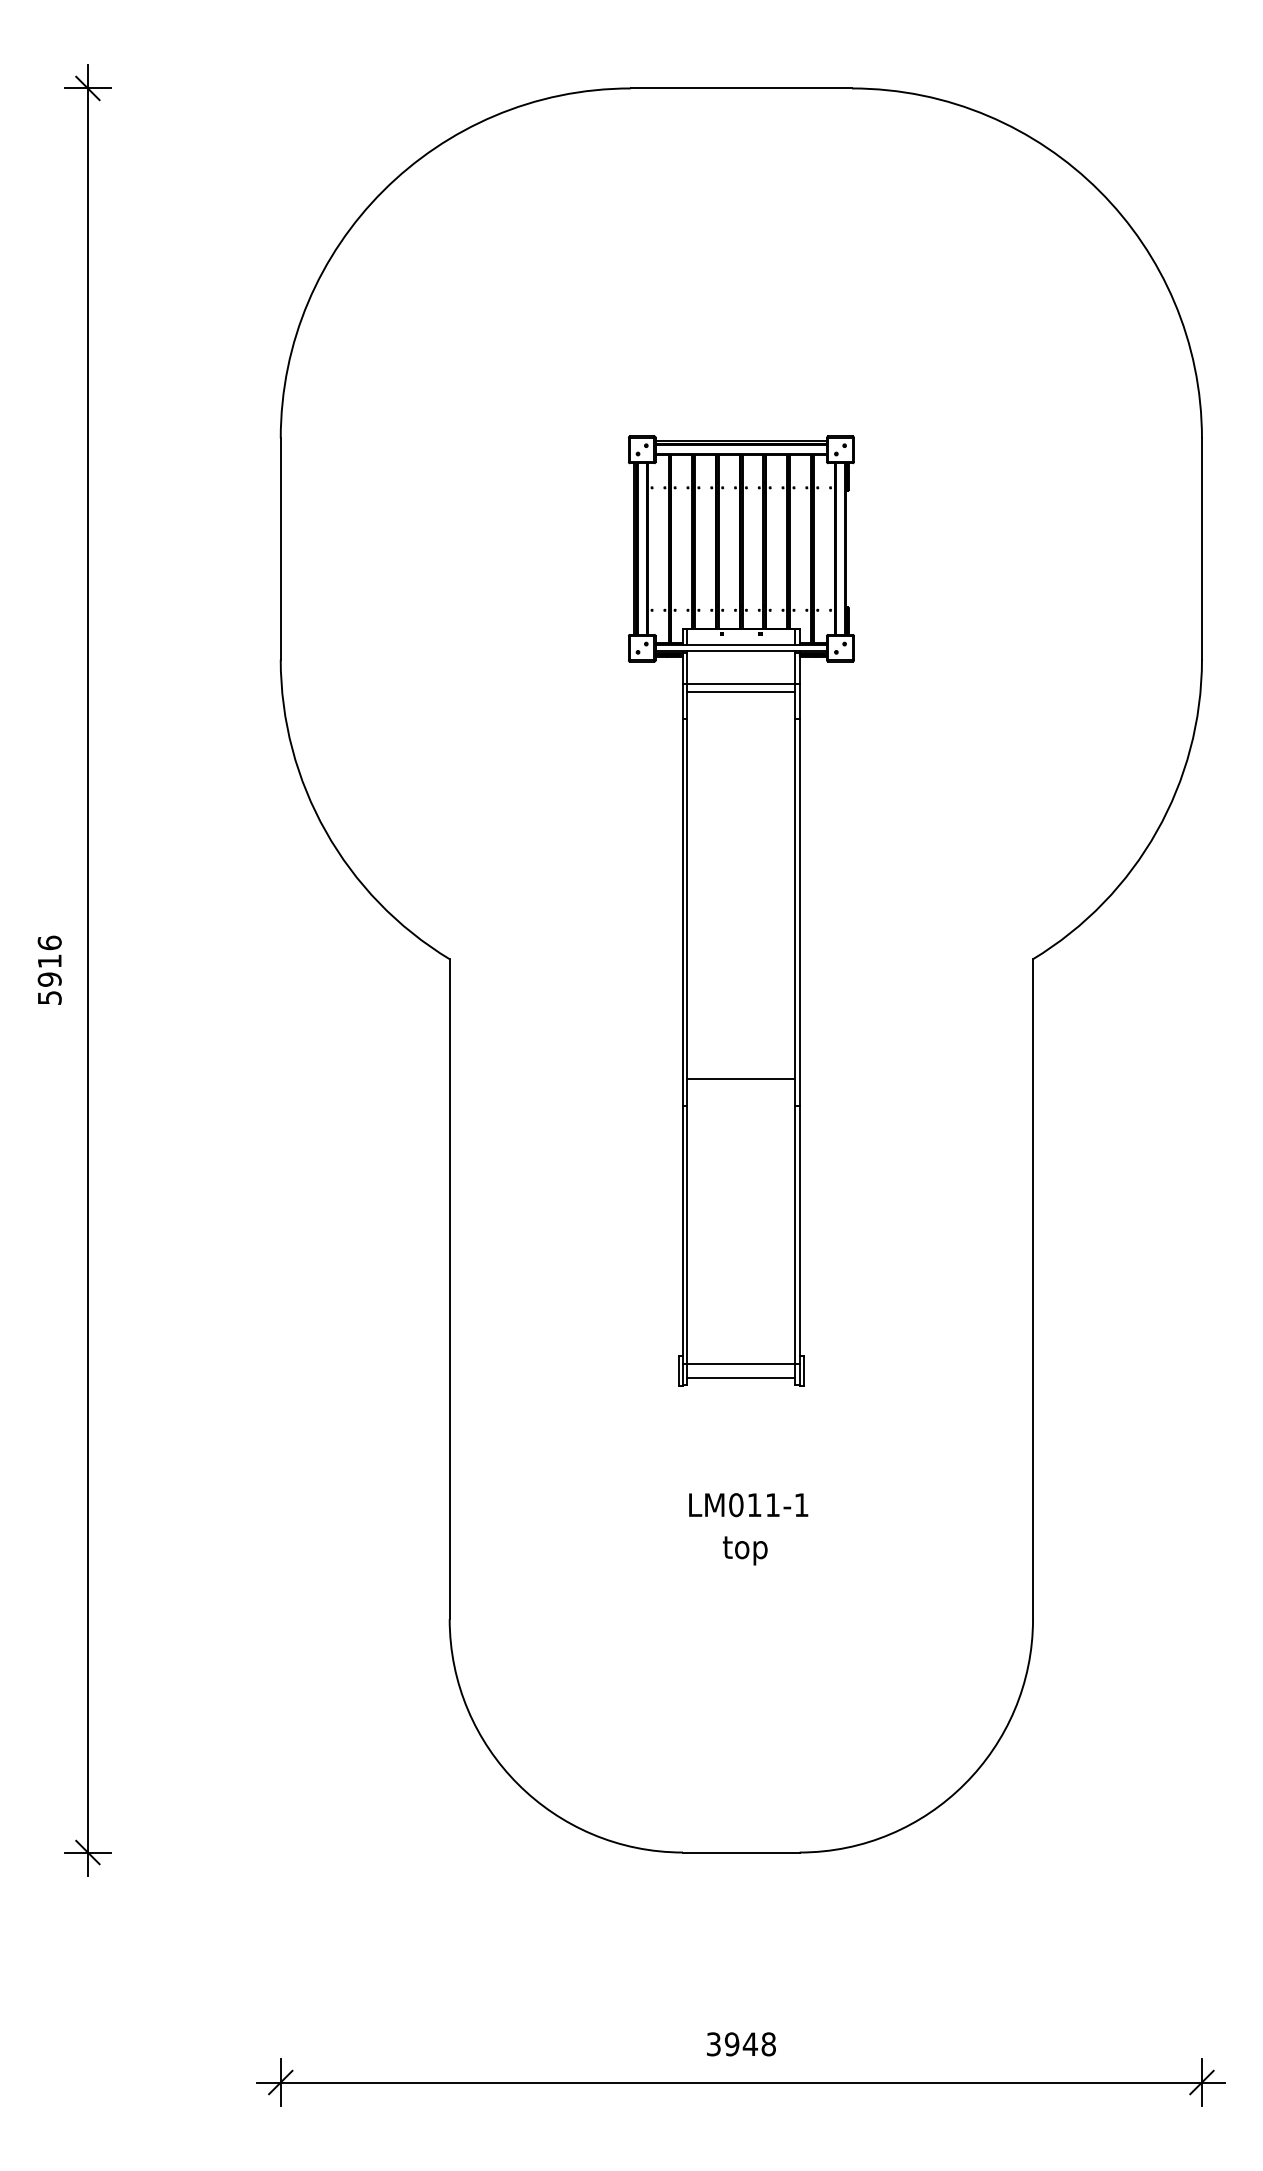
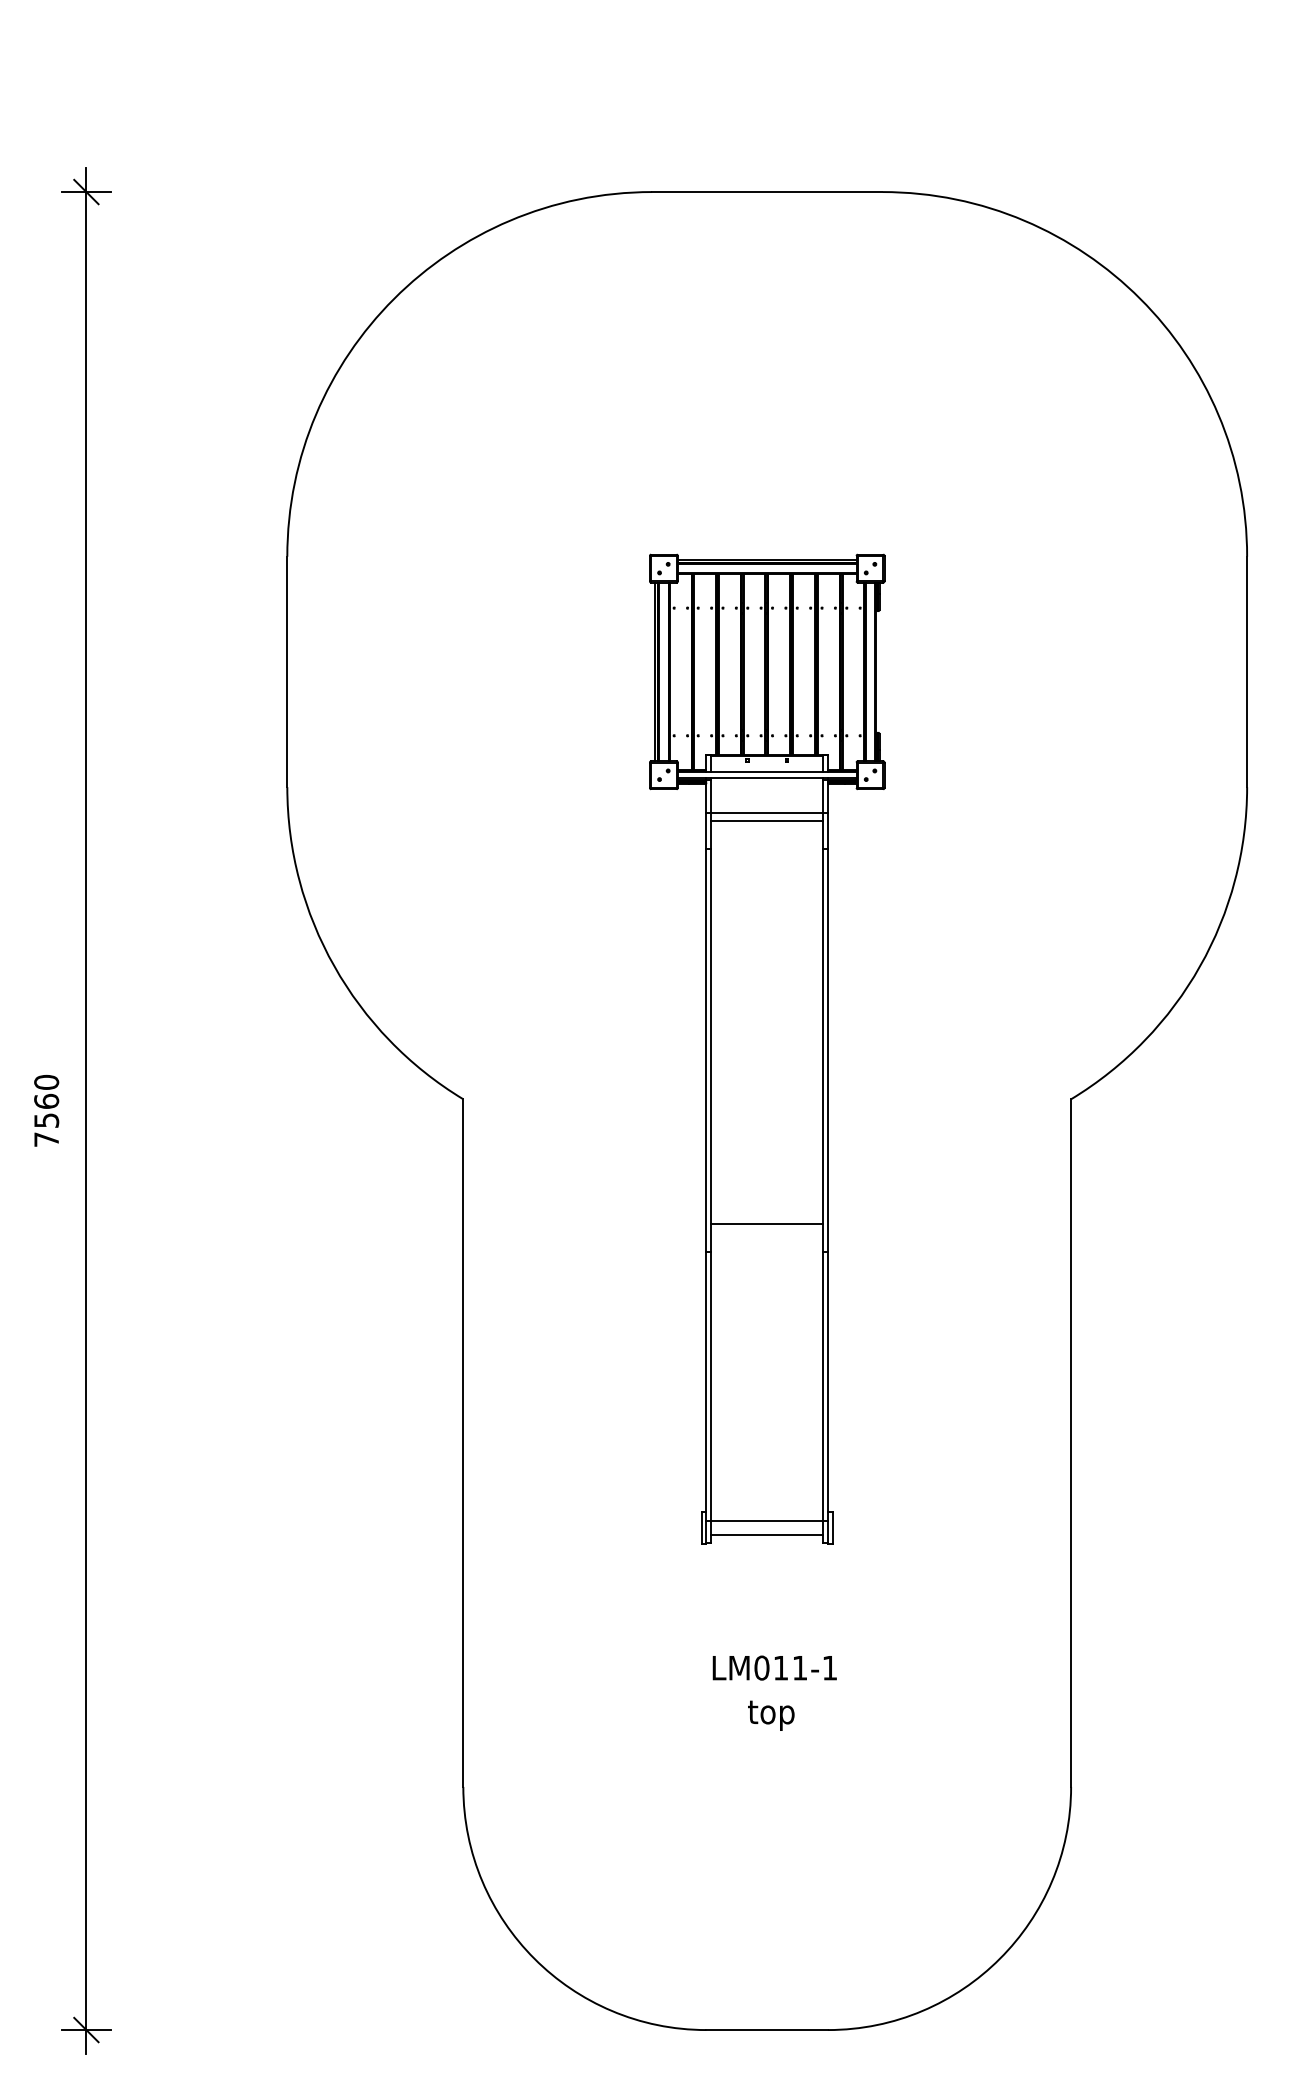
text: (49, 969) -> (46, 1110), 5916 -> 7560

